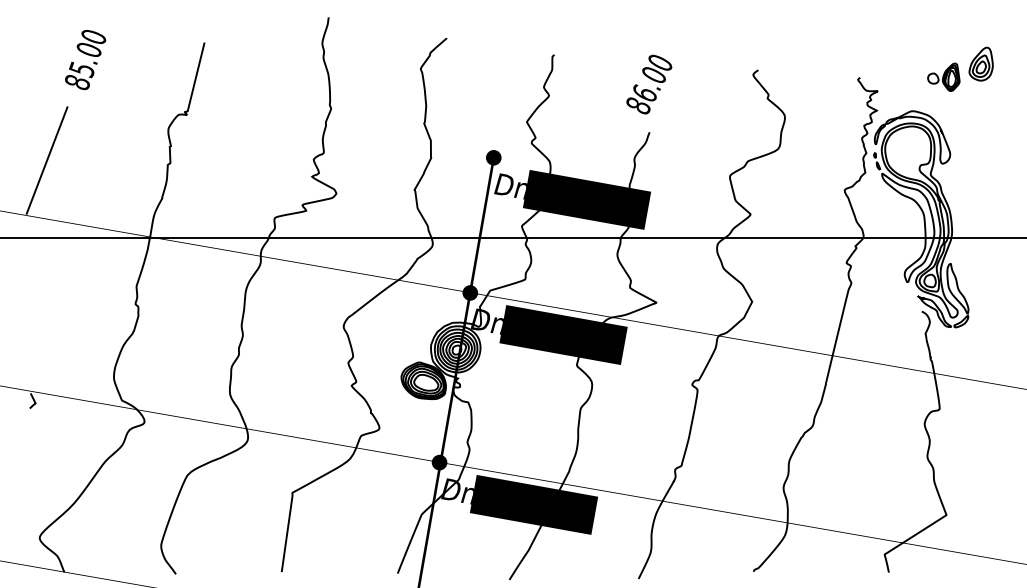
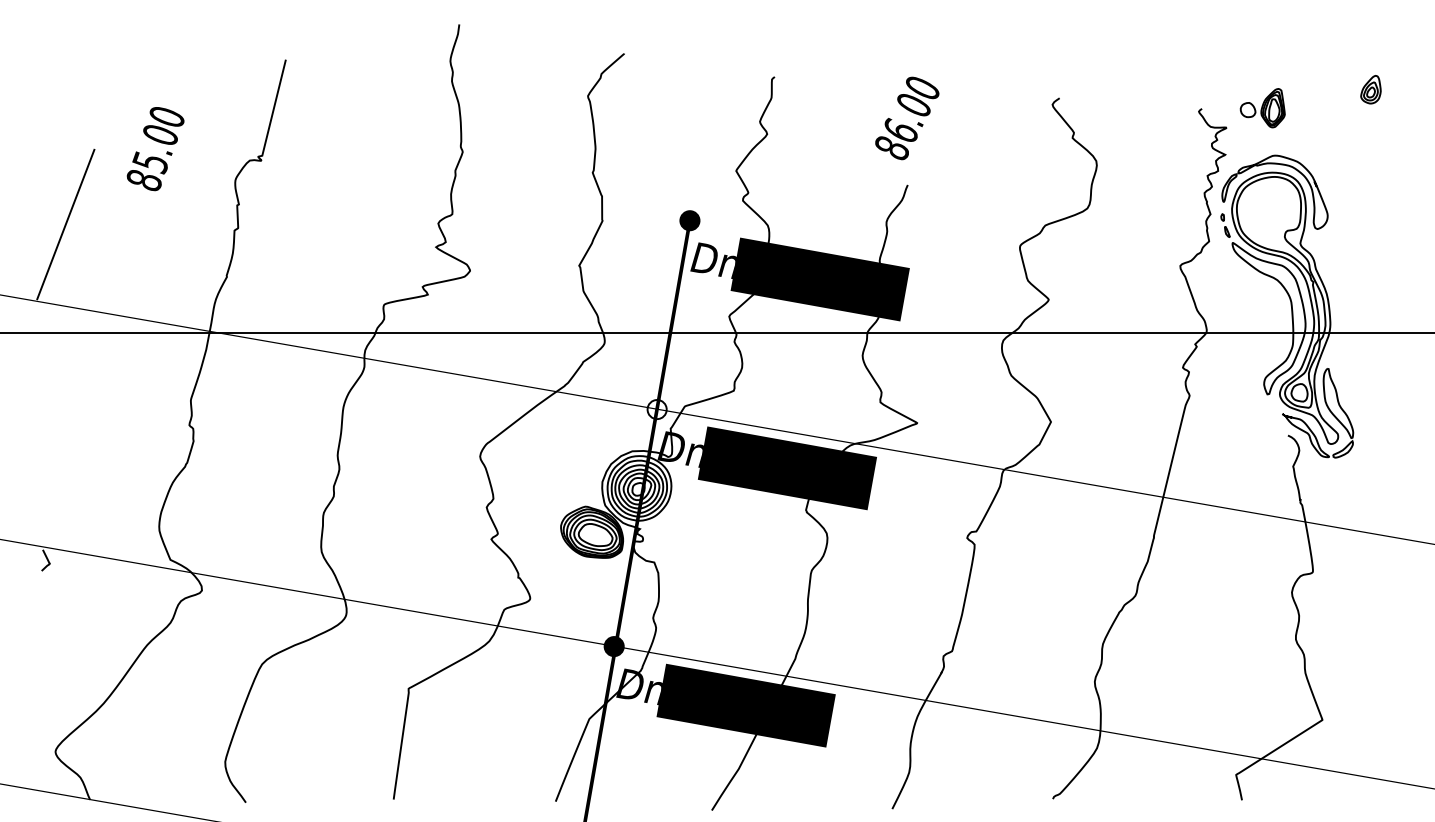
text: (85, 60) -> (155, 149), moved
part: (980, 63) -> (1370, 89), size x0.6
part: (943, 77) -> (1262, 108), moved
fill: (469, 292) -> (656, 409), removed

